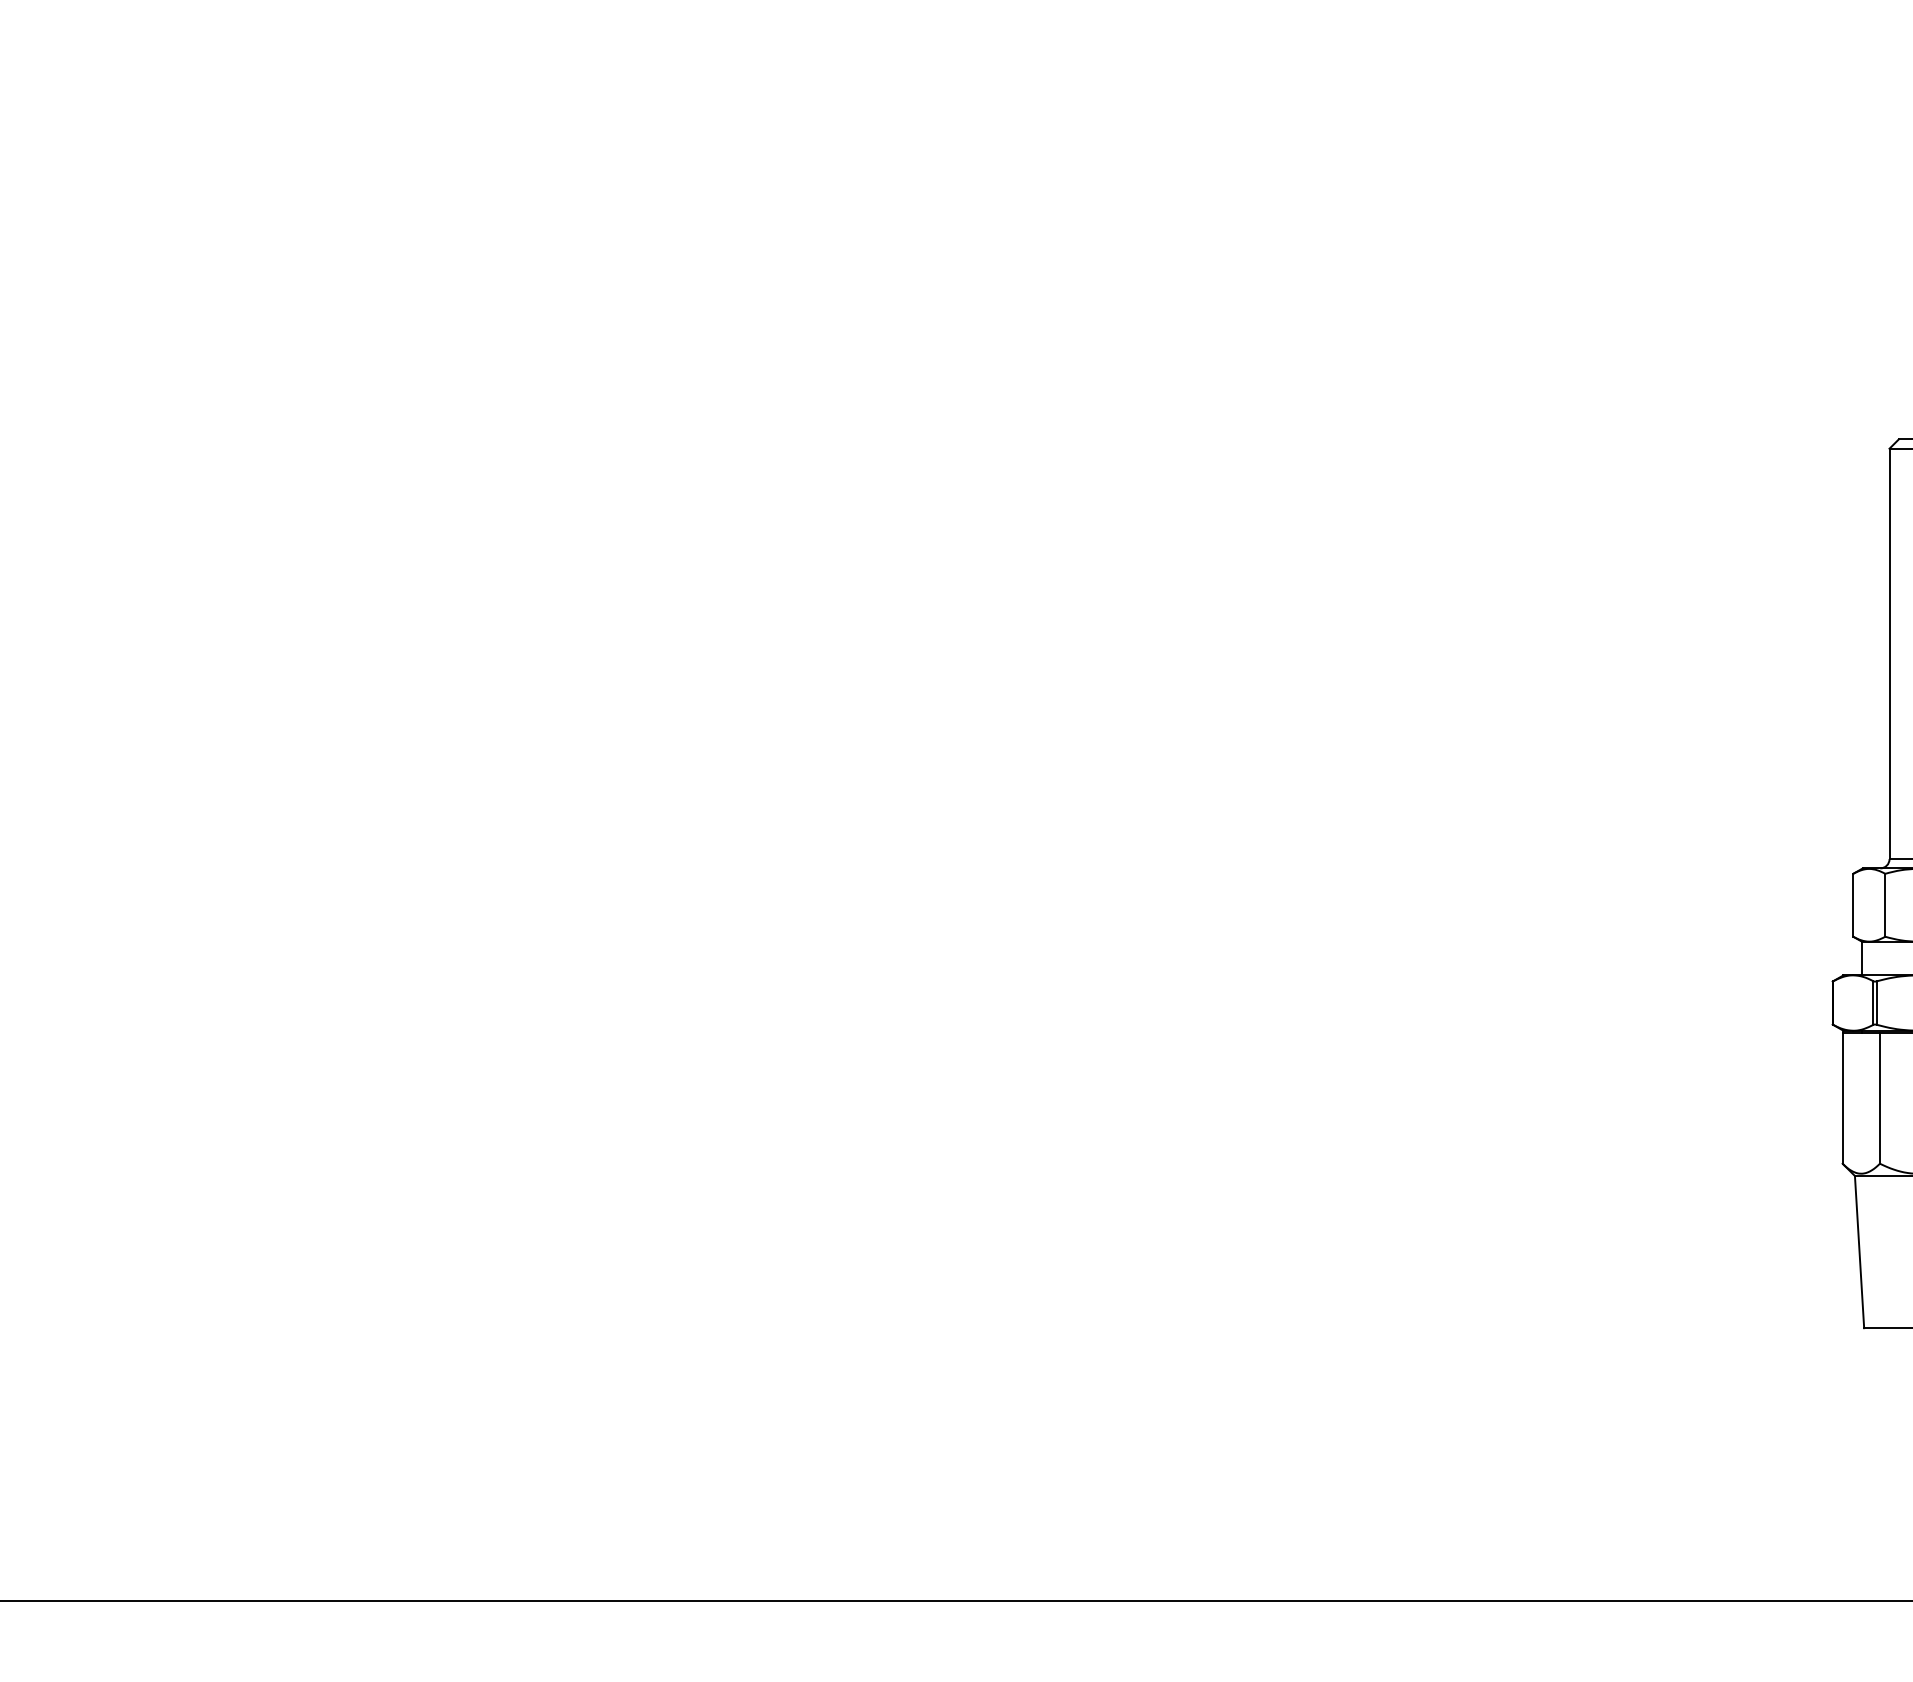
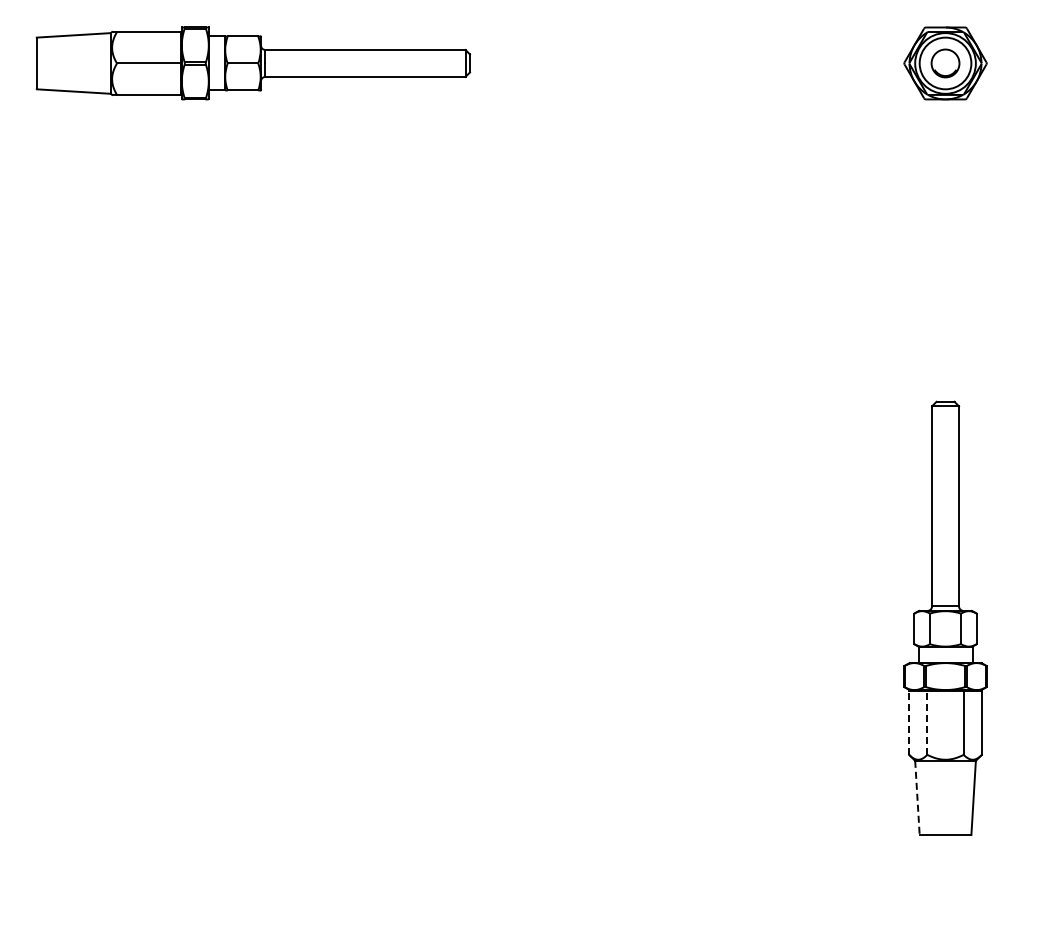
line: (1843, 1099) -> (909, 723), solid -> dashed
line: (1880, 1099) -> (927, 723), solid -> dashed
line: (1859, 1253) -> (917, 798), solid -> dashed

